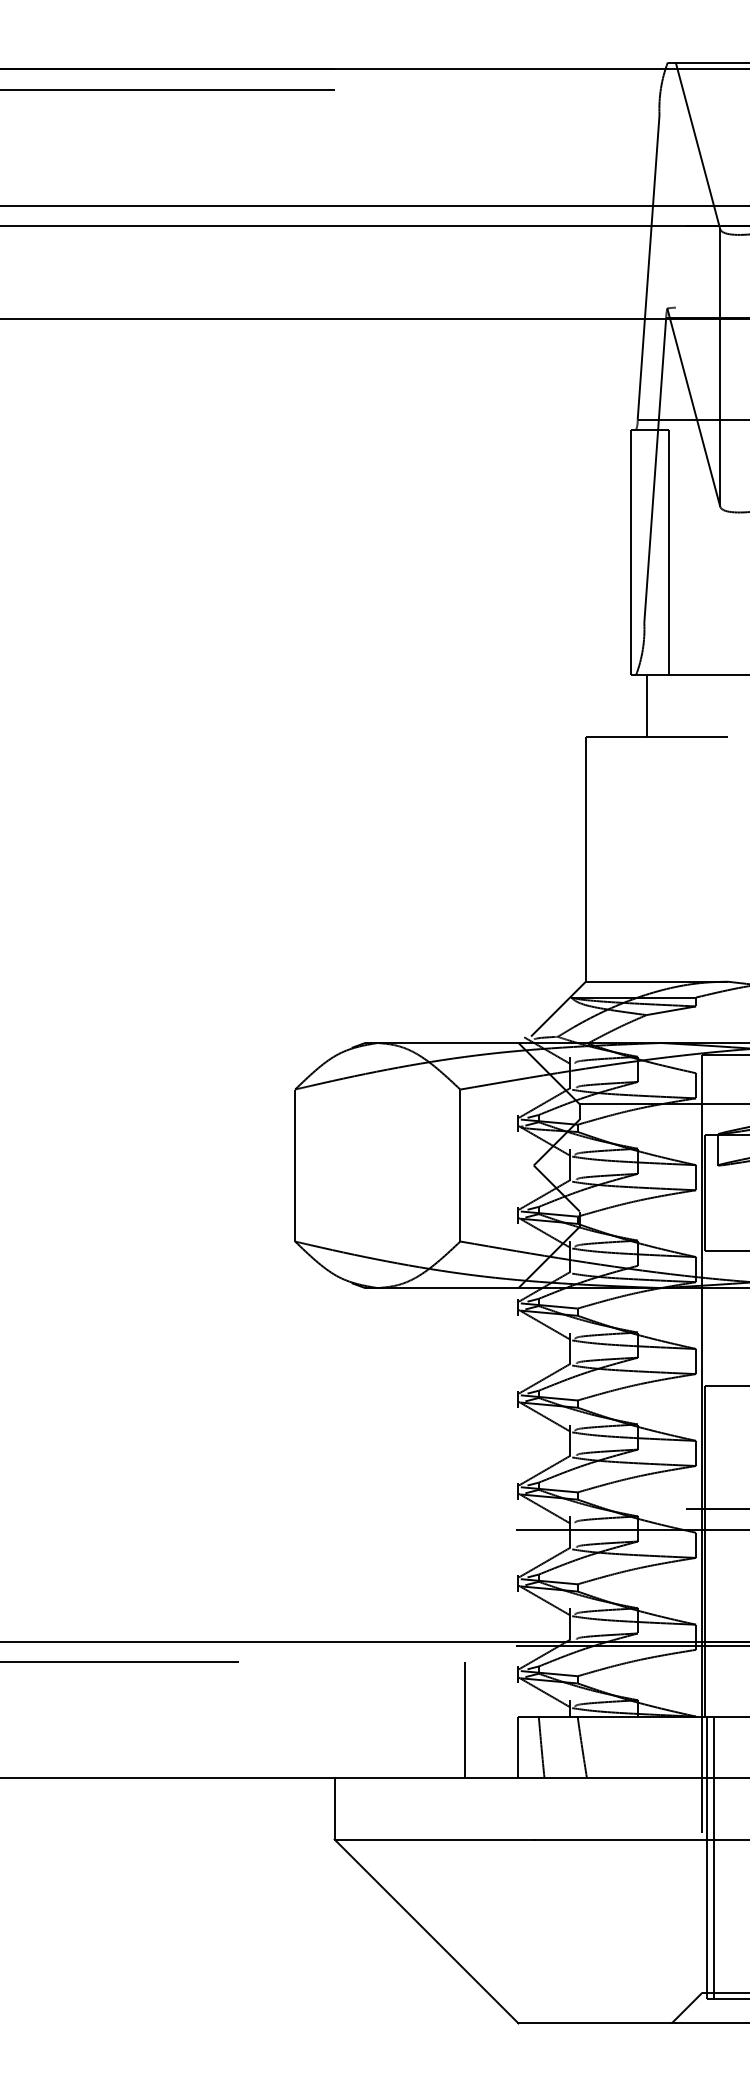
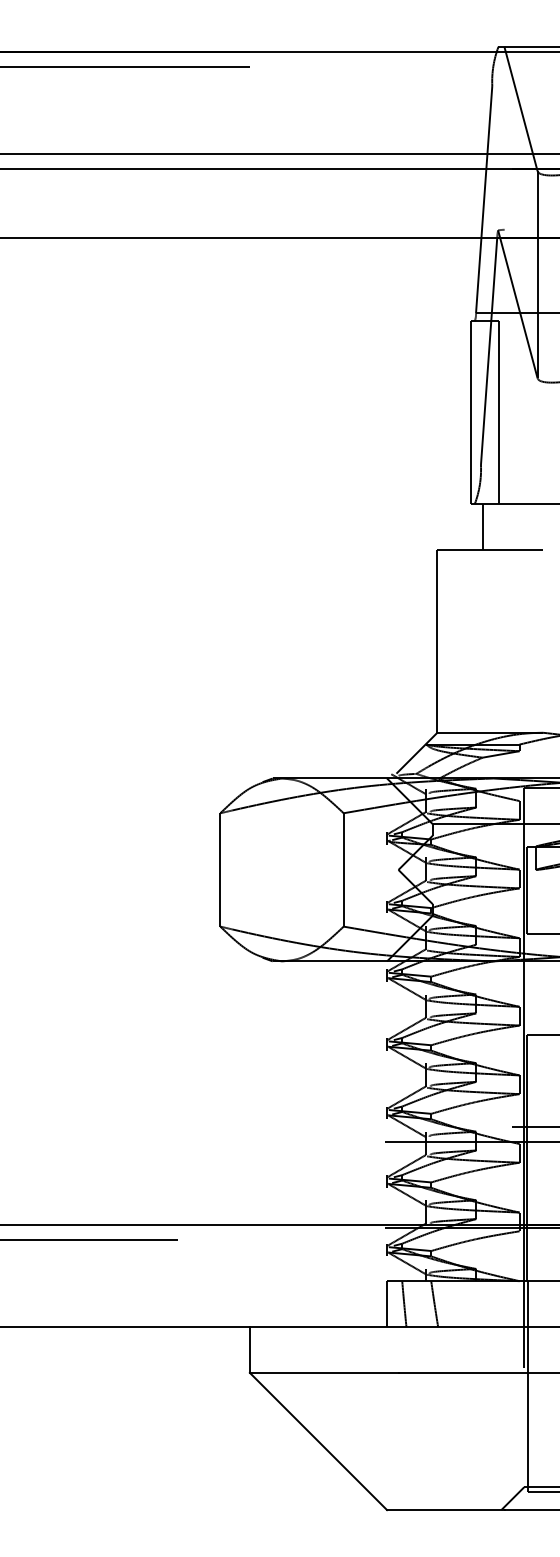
line: (464, 1720) -> (346, 1284), removed
line: (713, 1857) -> (532, 1386), removed

